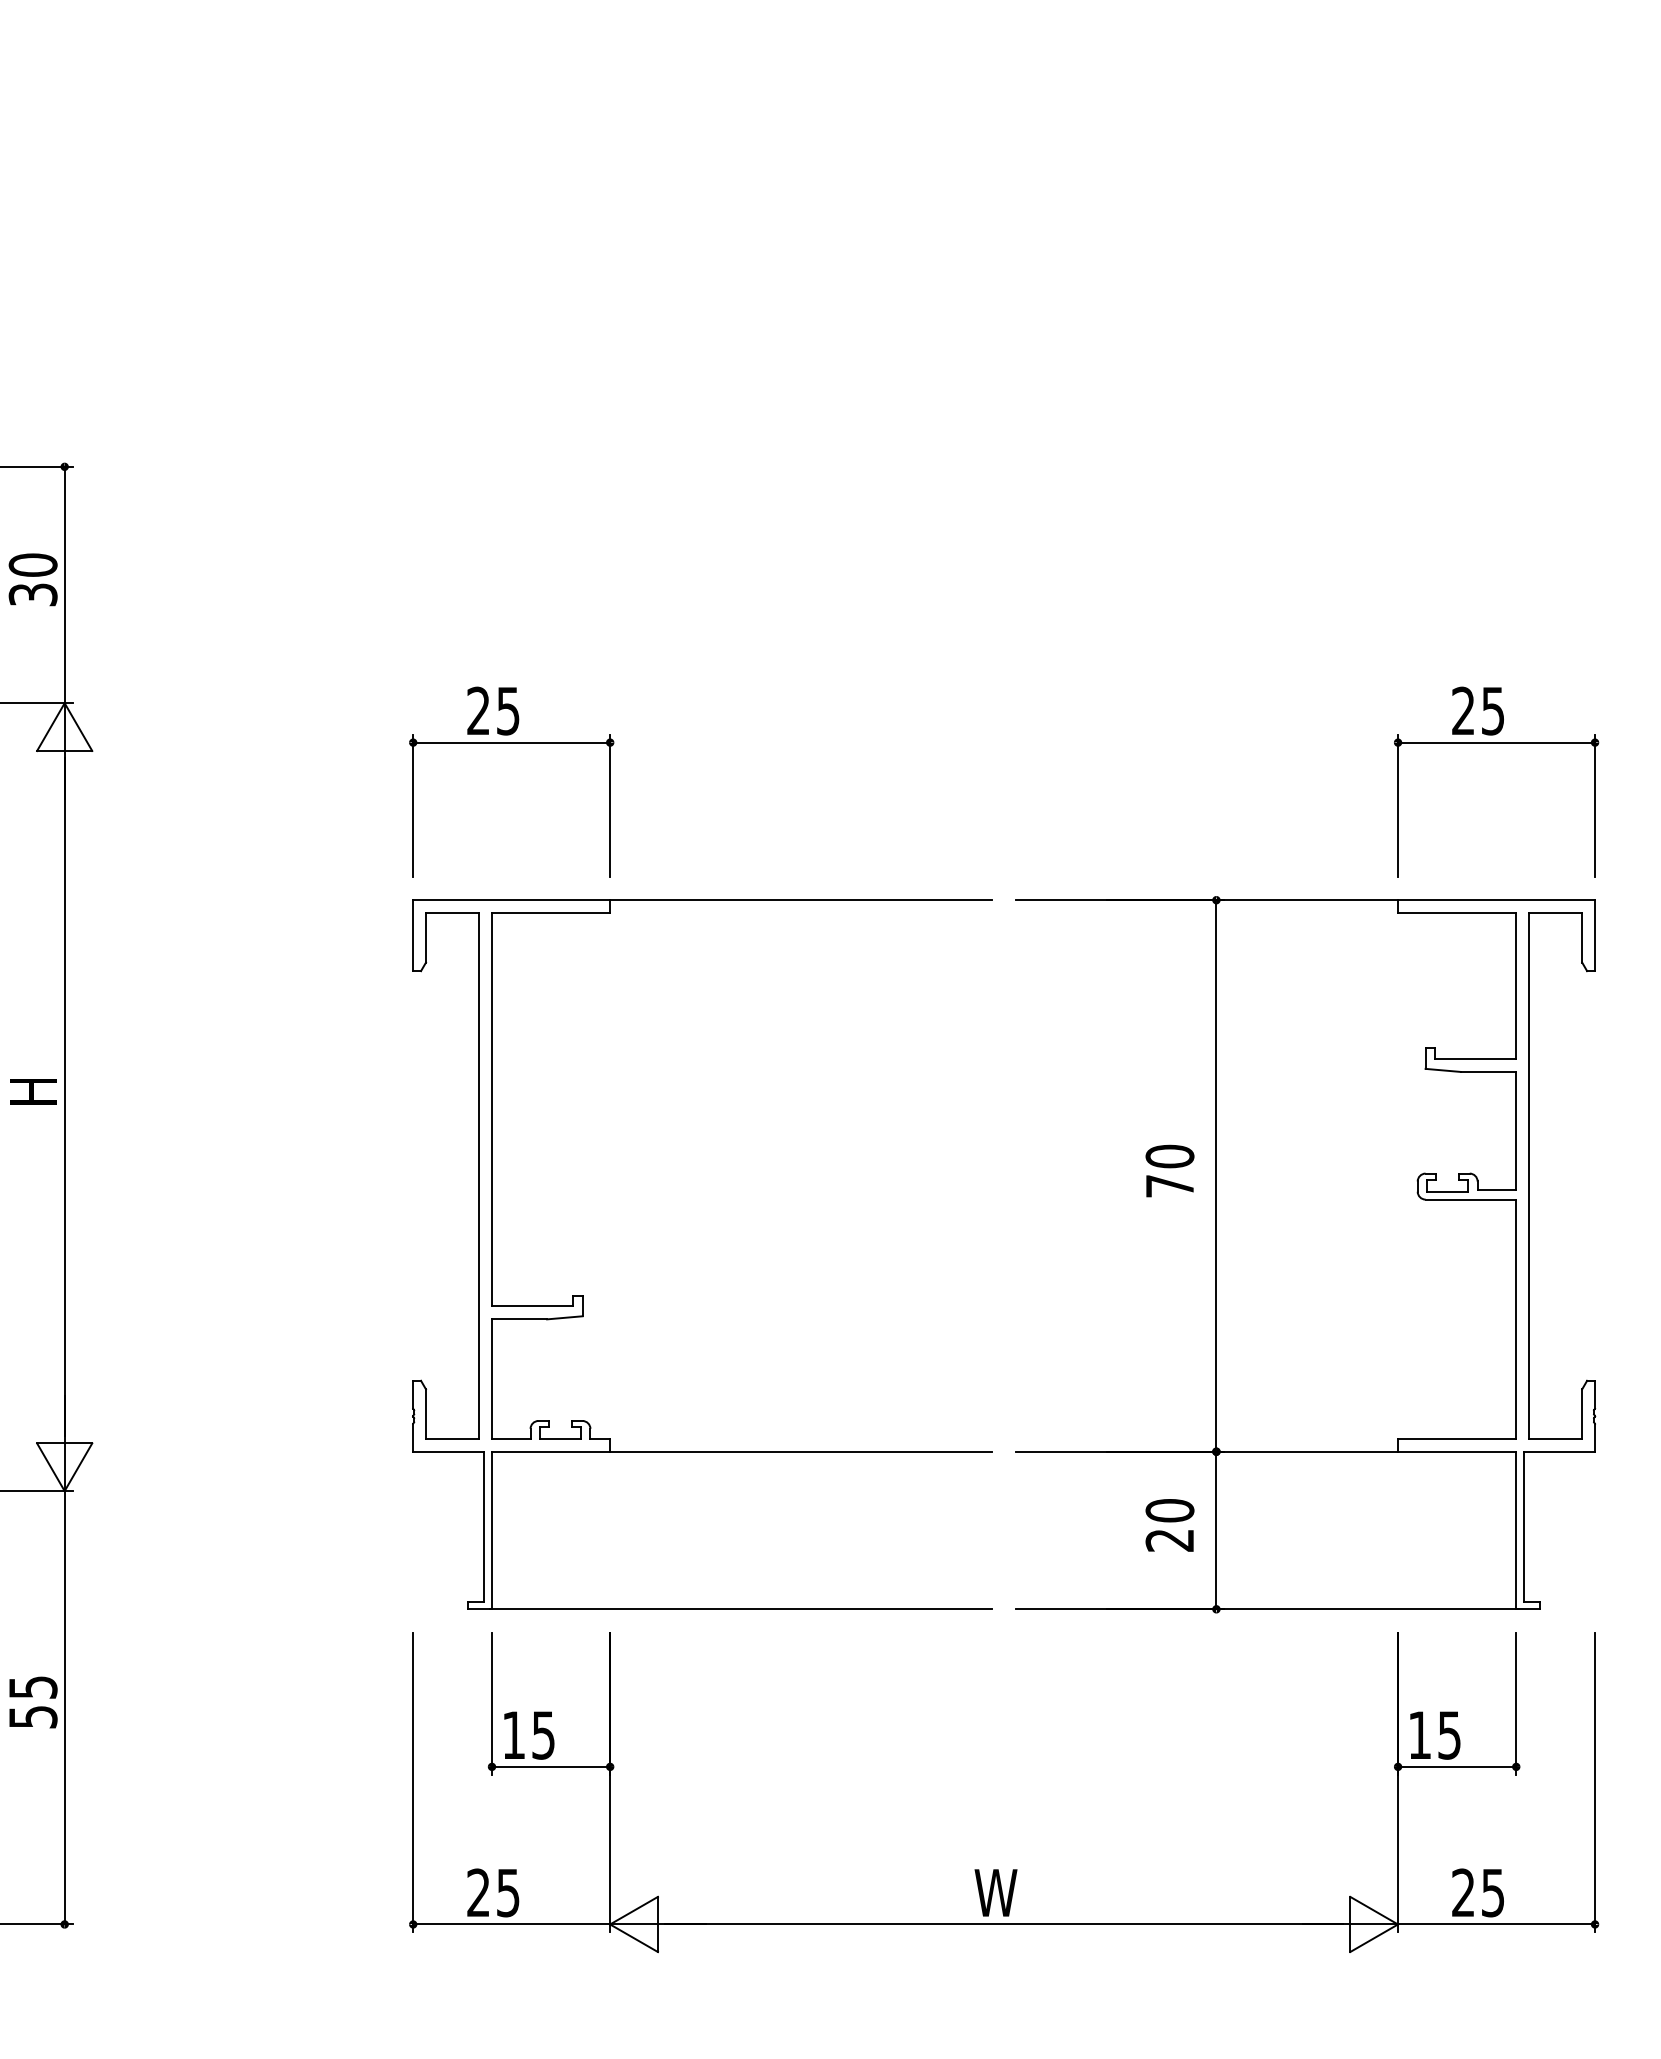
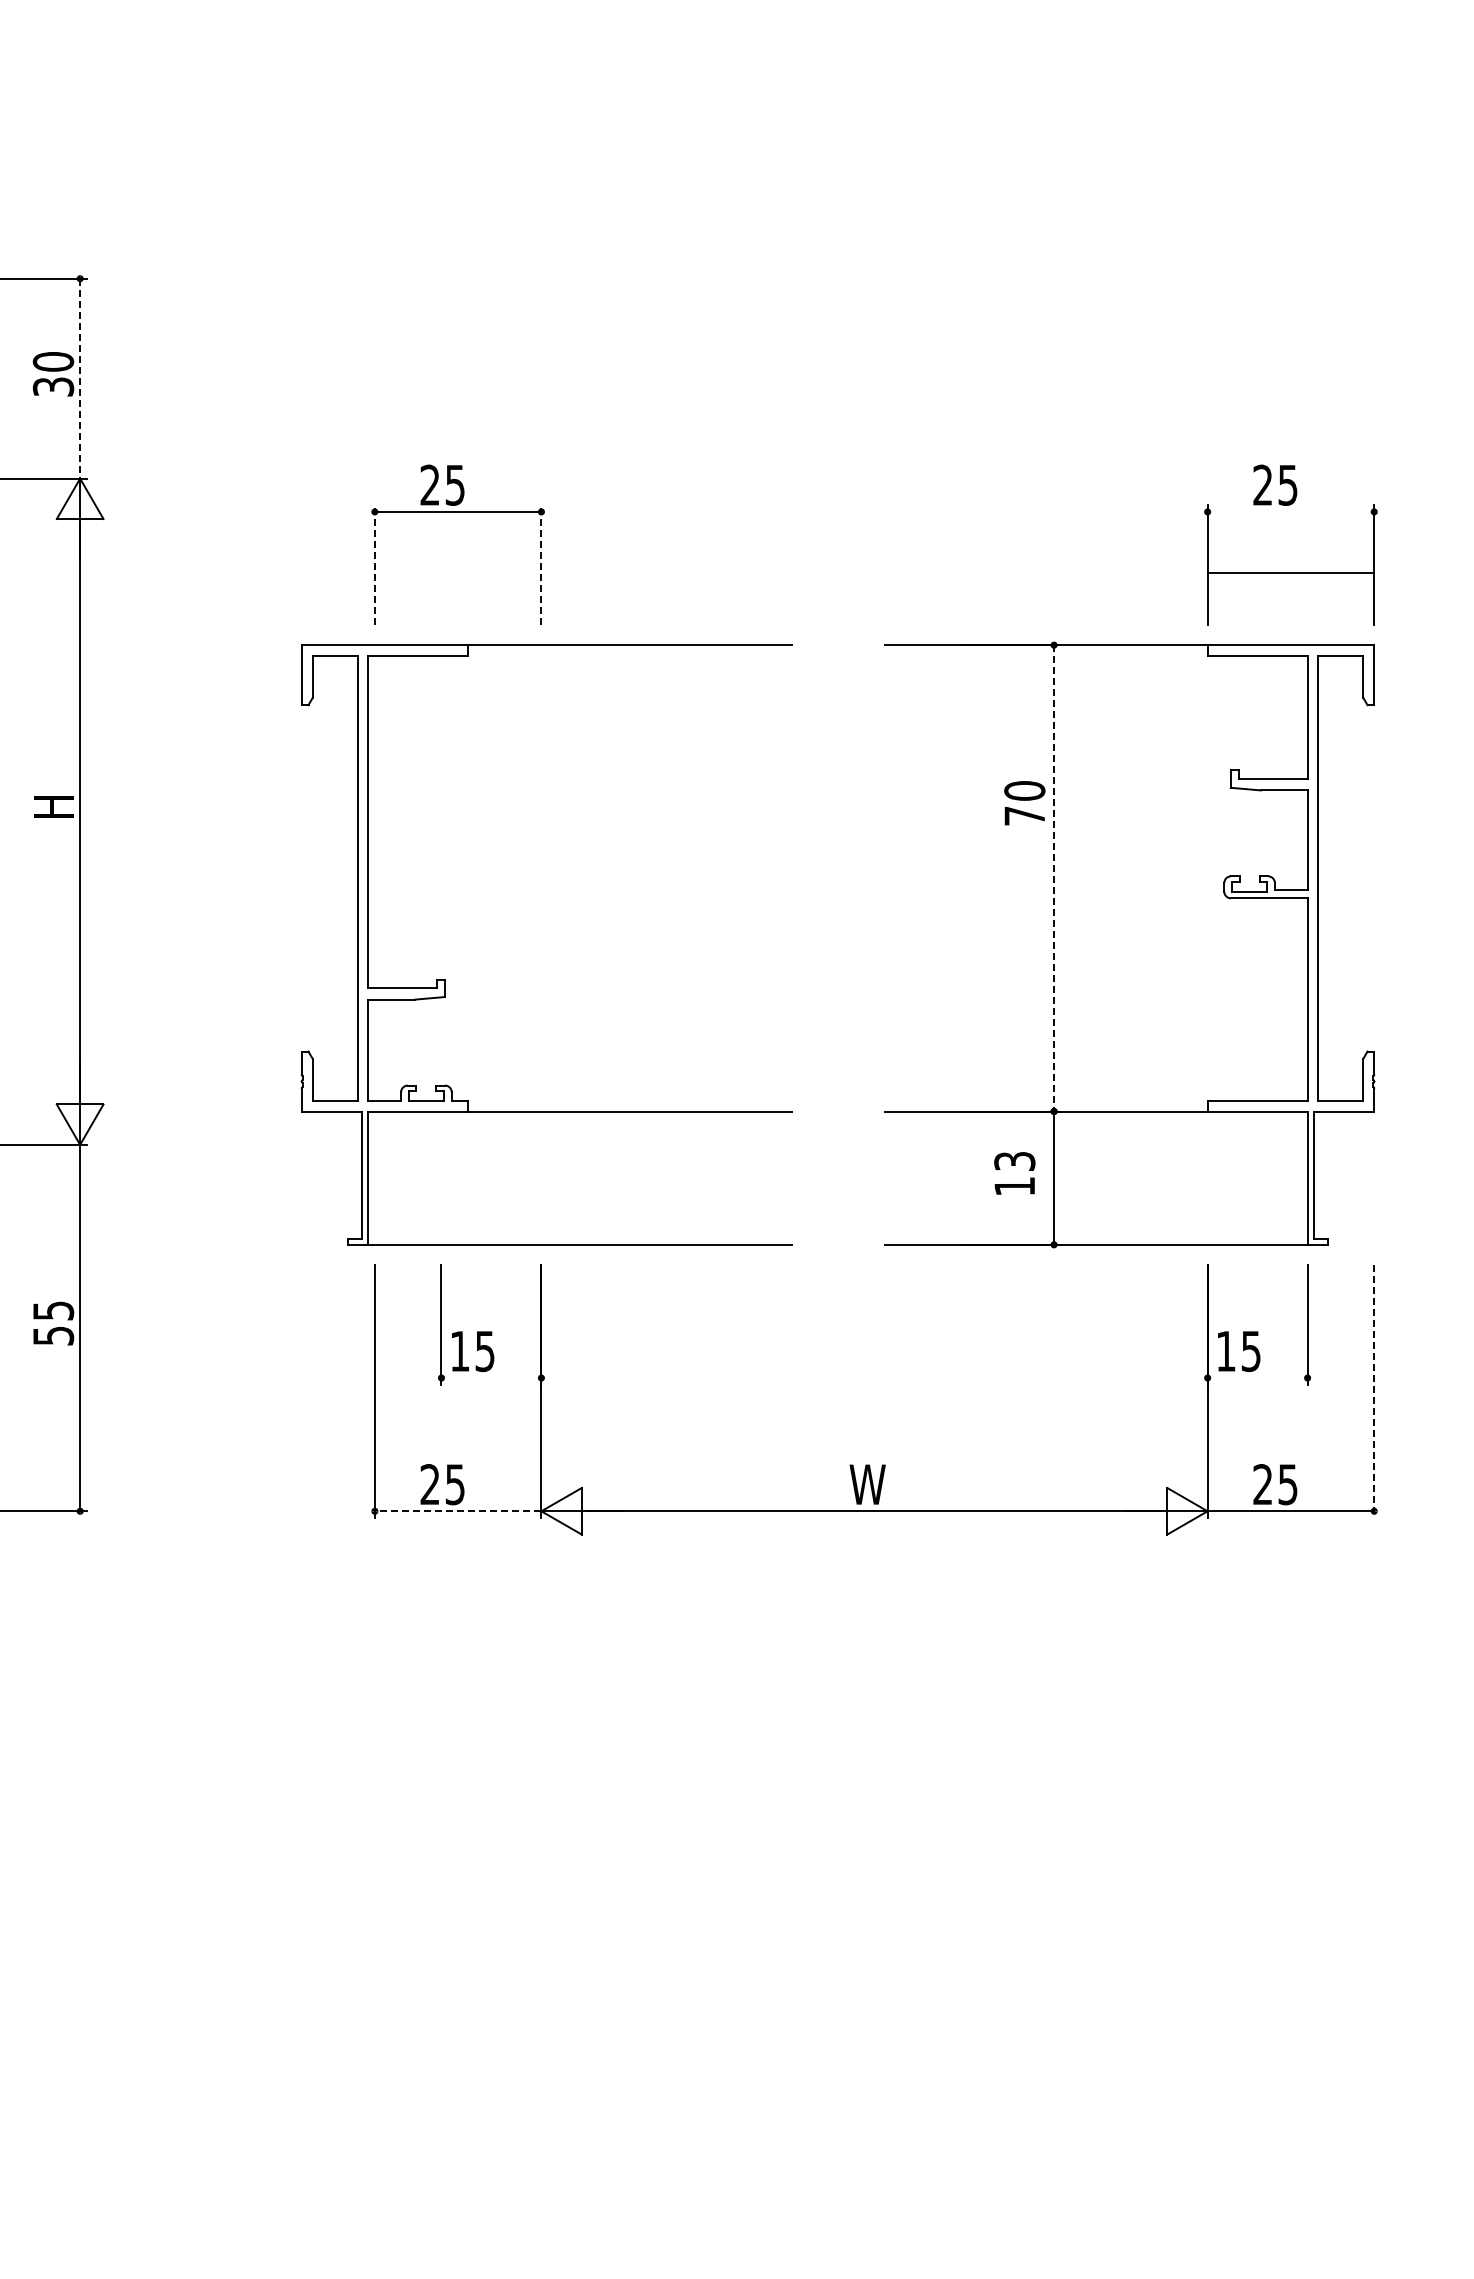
line: (65, 584) -> (80, 378), solid -> dashed
line: (1496, 742) -> (1290, 572), moved
line: (412, 805) -> (374, 565), solid -> dashed
line: (610, 805) -> (541, 565), solid -> dashed
text: (1169, 1171) -> (1024, 803), moved
line: (1216, 1176) -> (1054, 878), solid -> dashed
part: (583, 1295) -> (445, 979), moved
text: (1169, 1524) -> (1014, 1173), 20 -> 13
line: (551, 1767) -> (491, 1378), removed
line: (1457, 1767) -> (1257, 1378), removed
line: (1595, 1782) -> (1374, 1391), solid -> dashed
line: (510, 1924) -> (457, 1511), solid -> dashed

